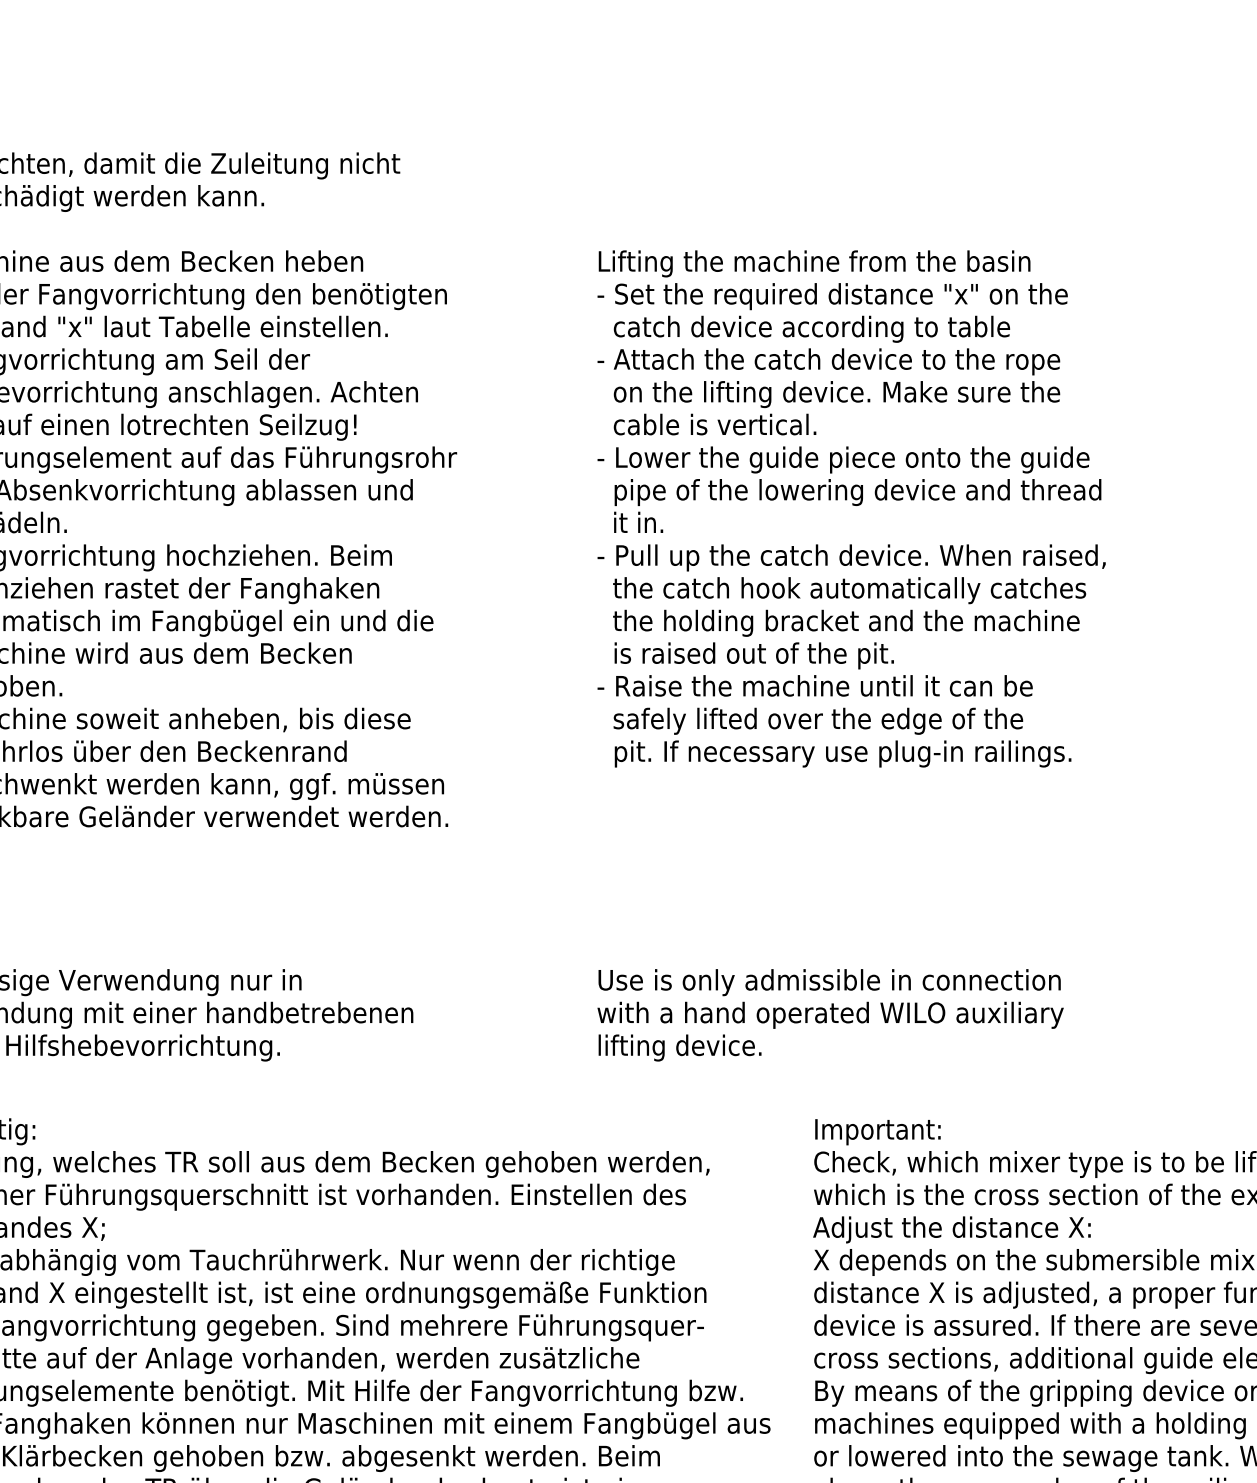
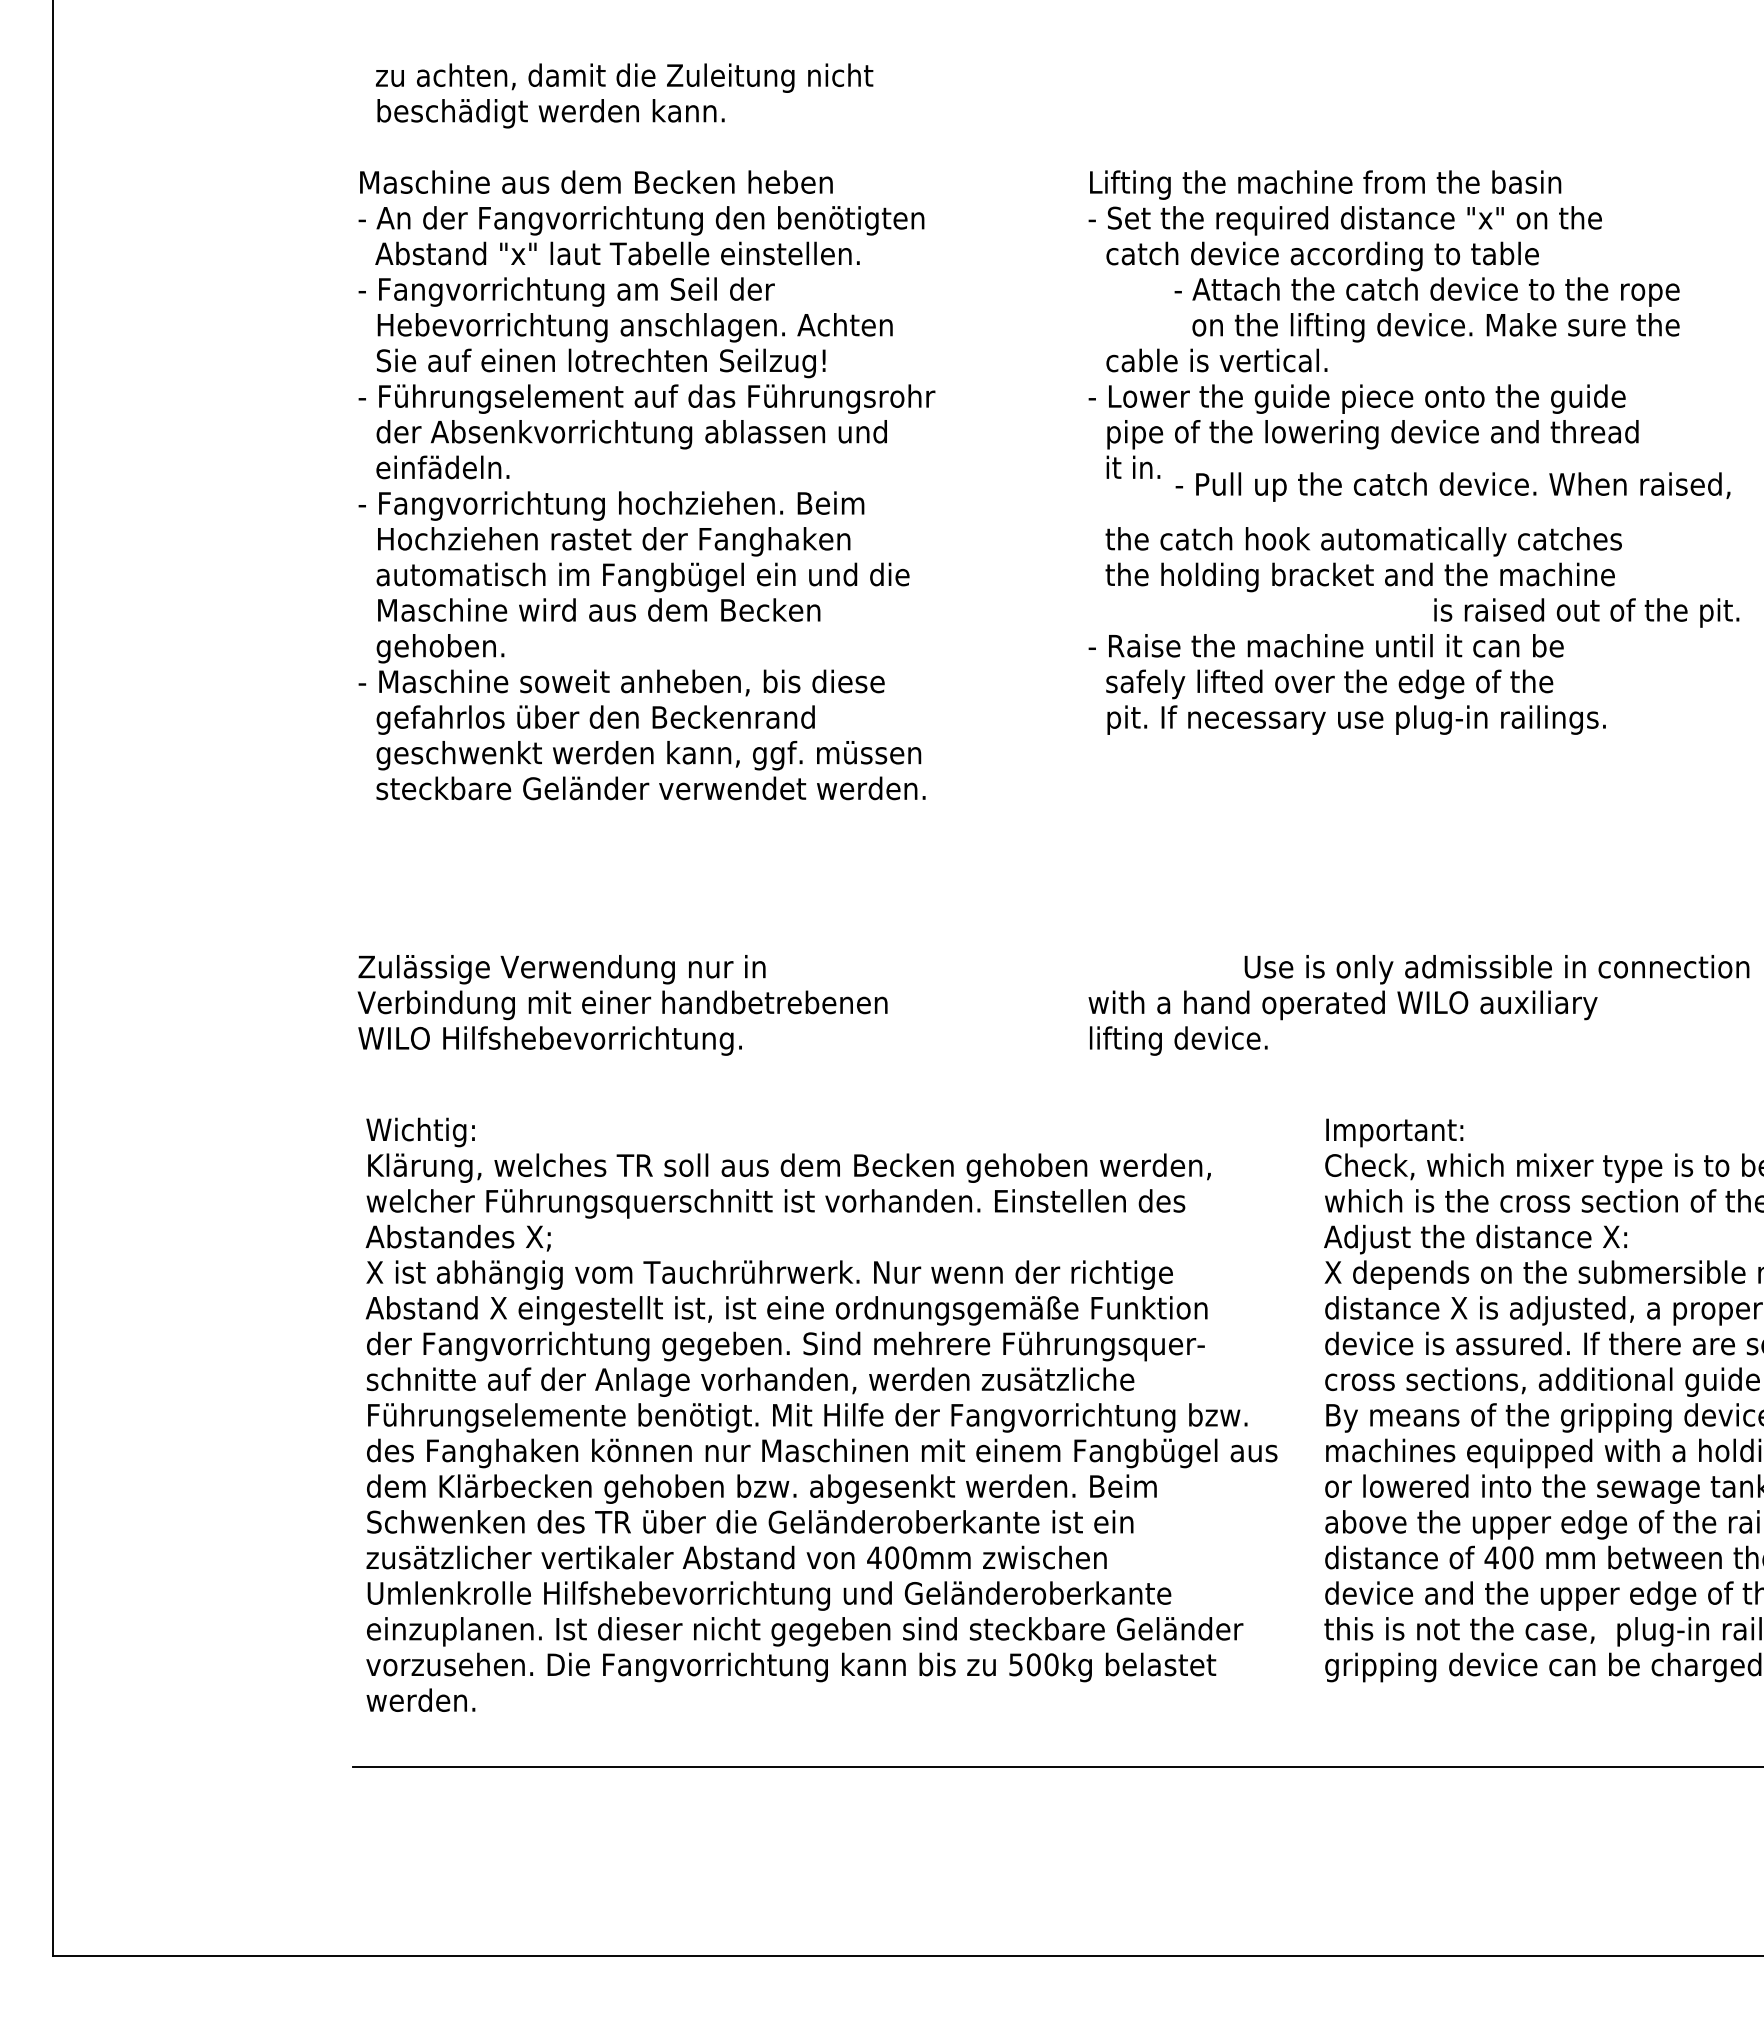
text: (828, 377) -> (1426, 309), moved
text: (851, 557) -> (1452, 486), moved
text: (754, 655) -> (1586, 612), moved
text: (829, 982) -> (1496, 969), moved

